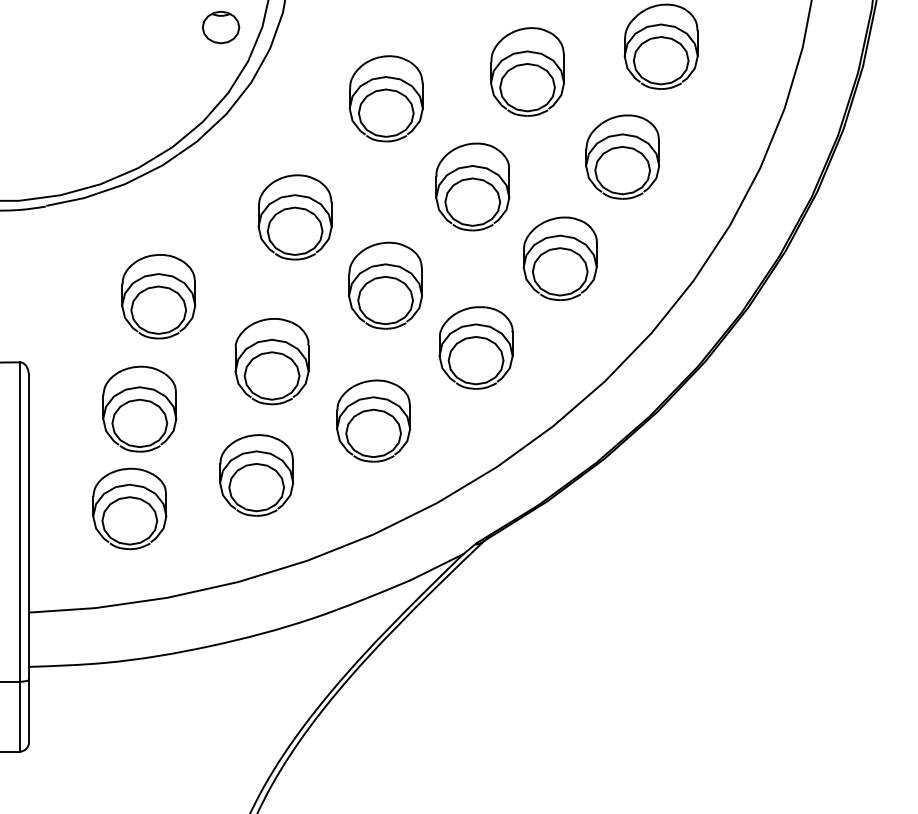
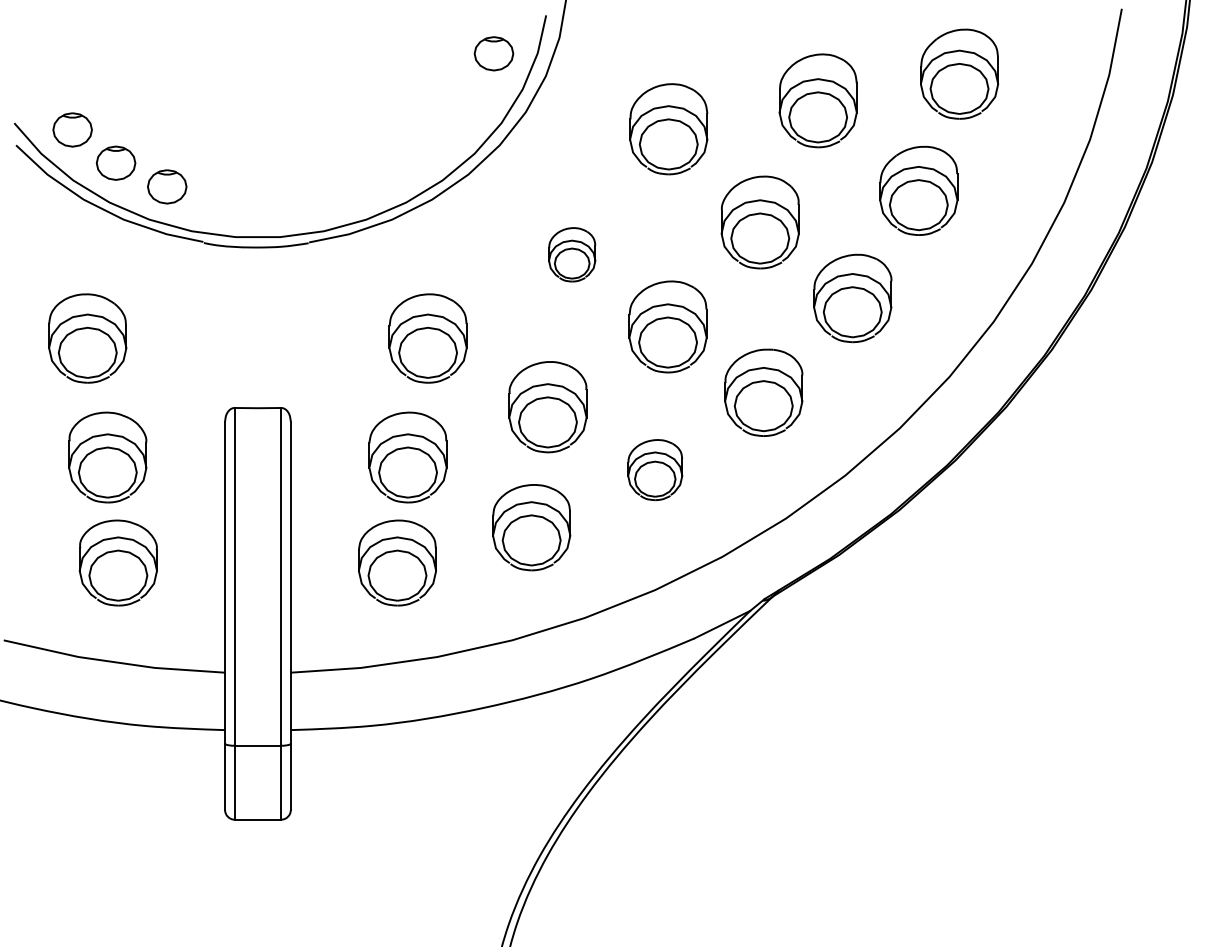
part: (294, 217) -> (571, 254), size x0.6
part: (372, 420) -> (654, 469), size x0.7

